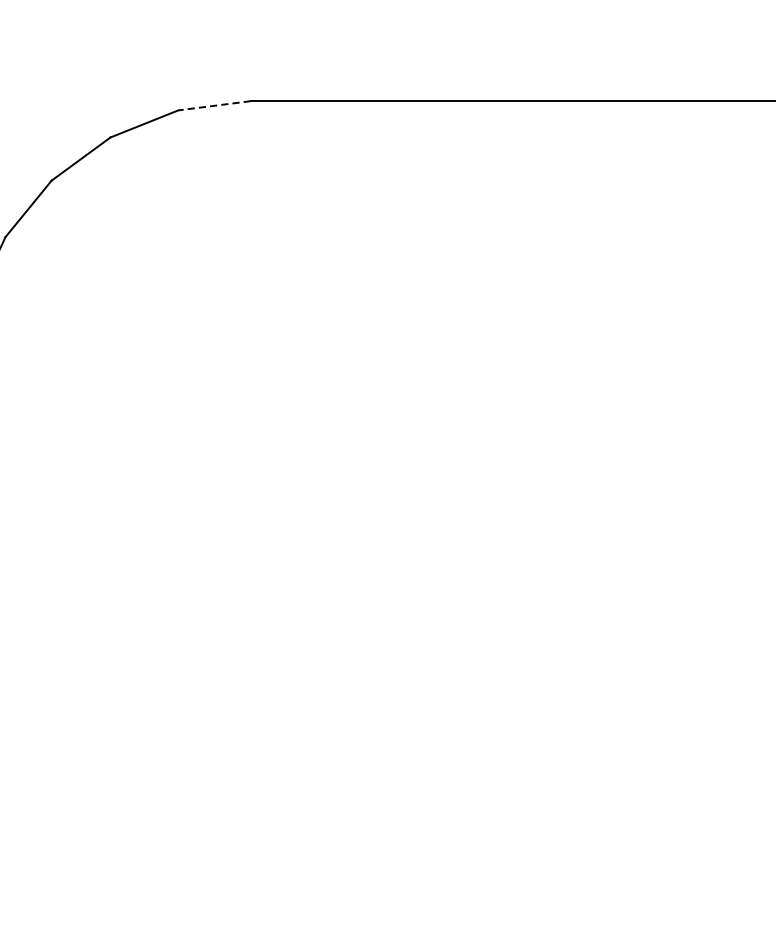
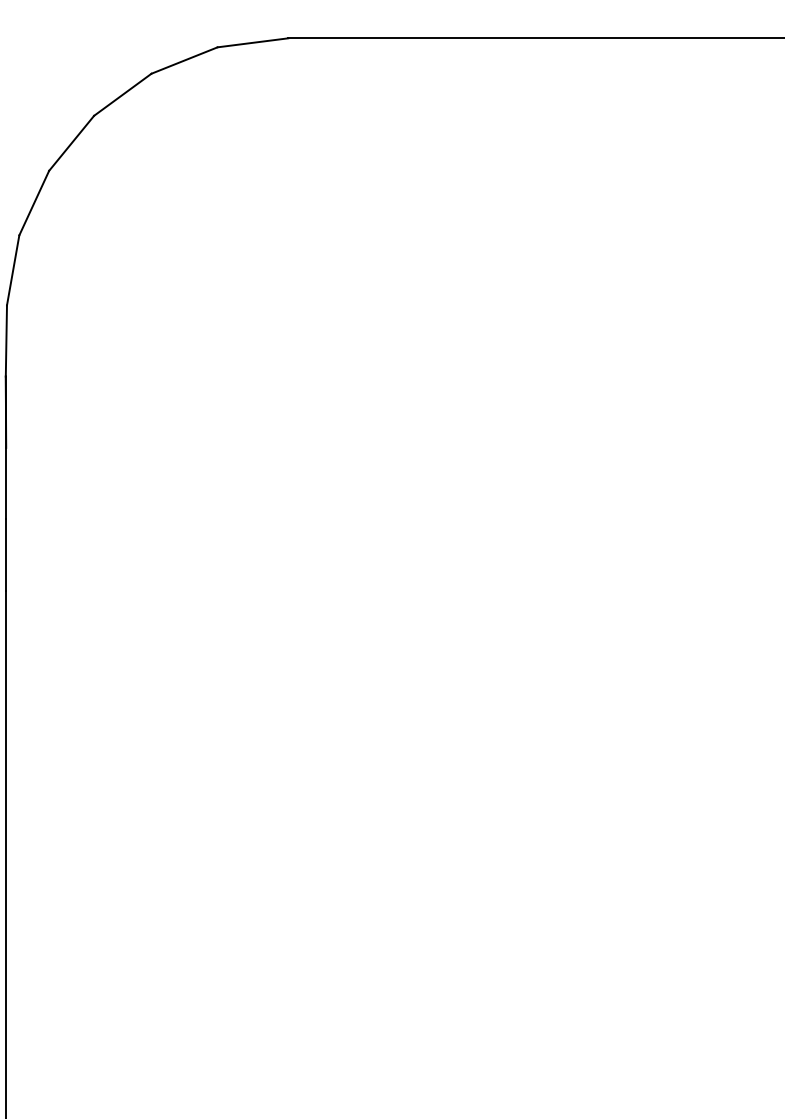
line: (214, 105) -> (252, 42), dashed -> solid

